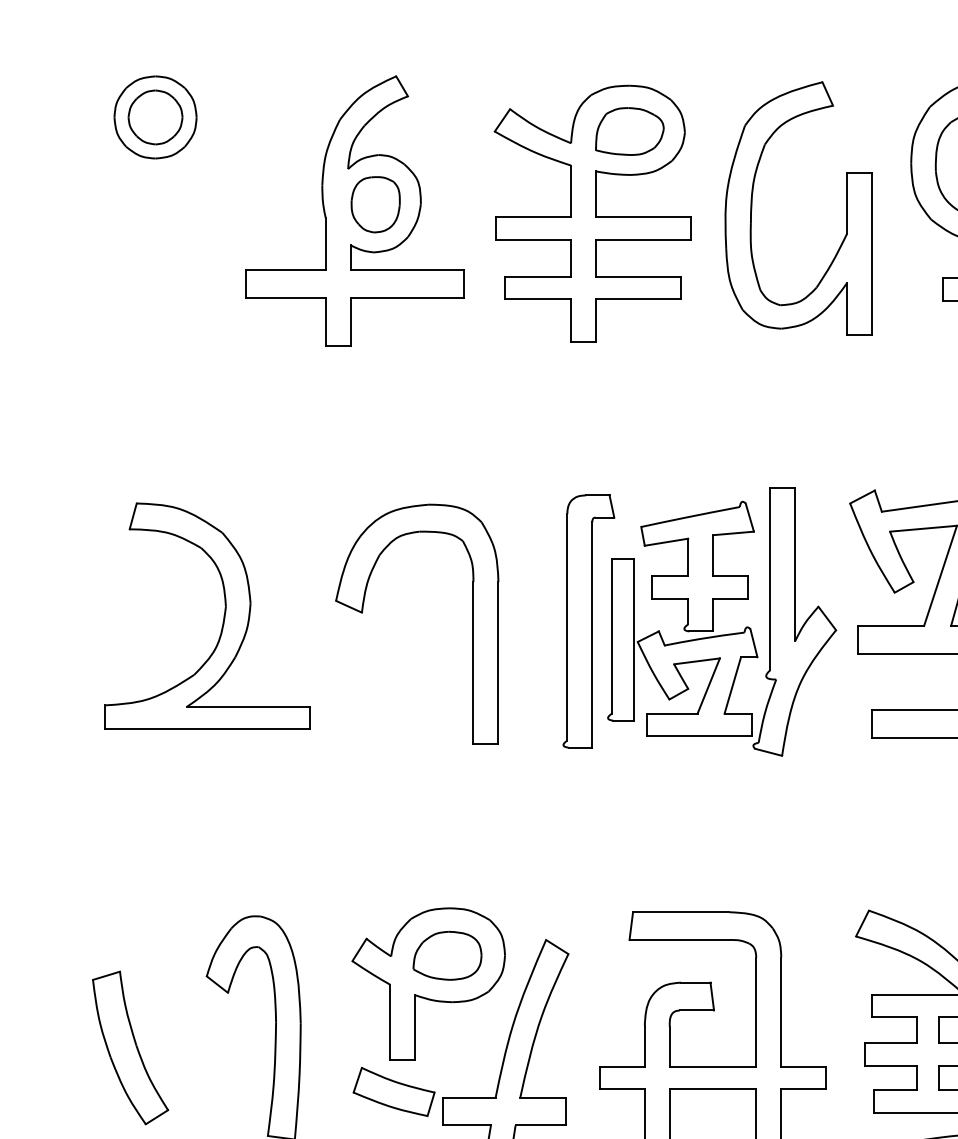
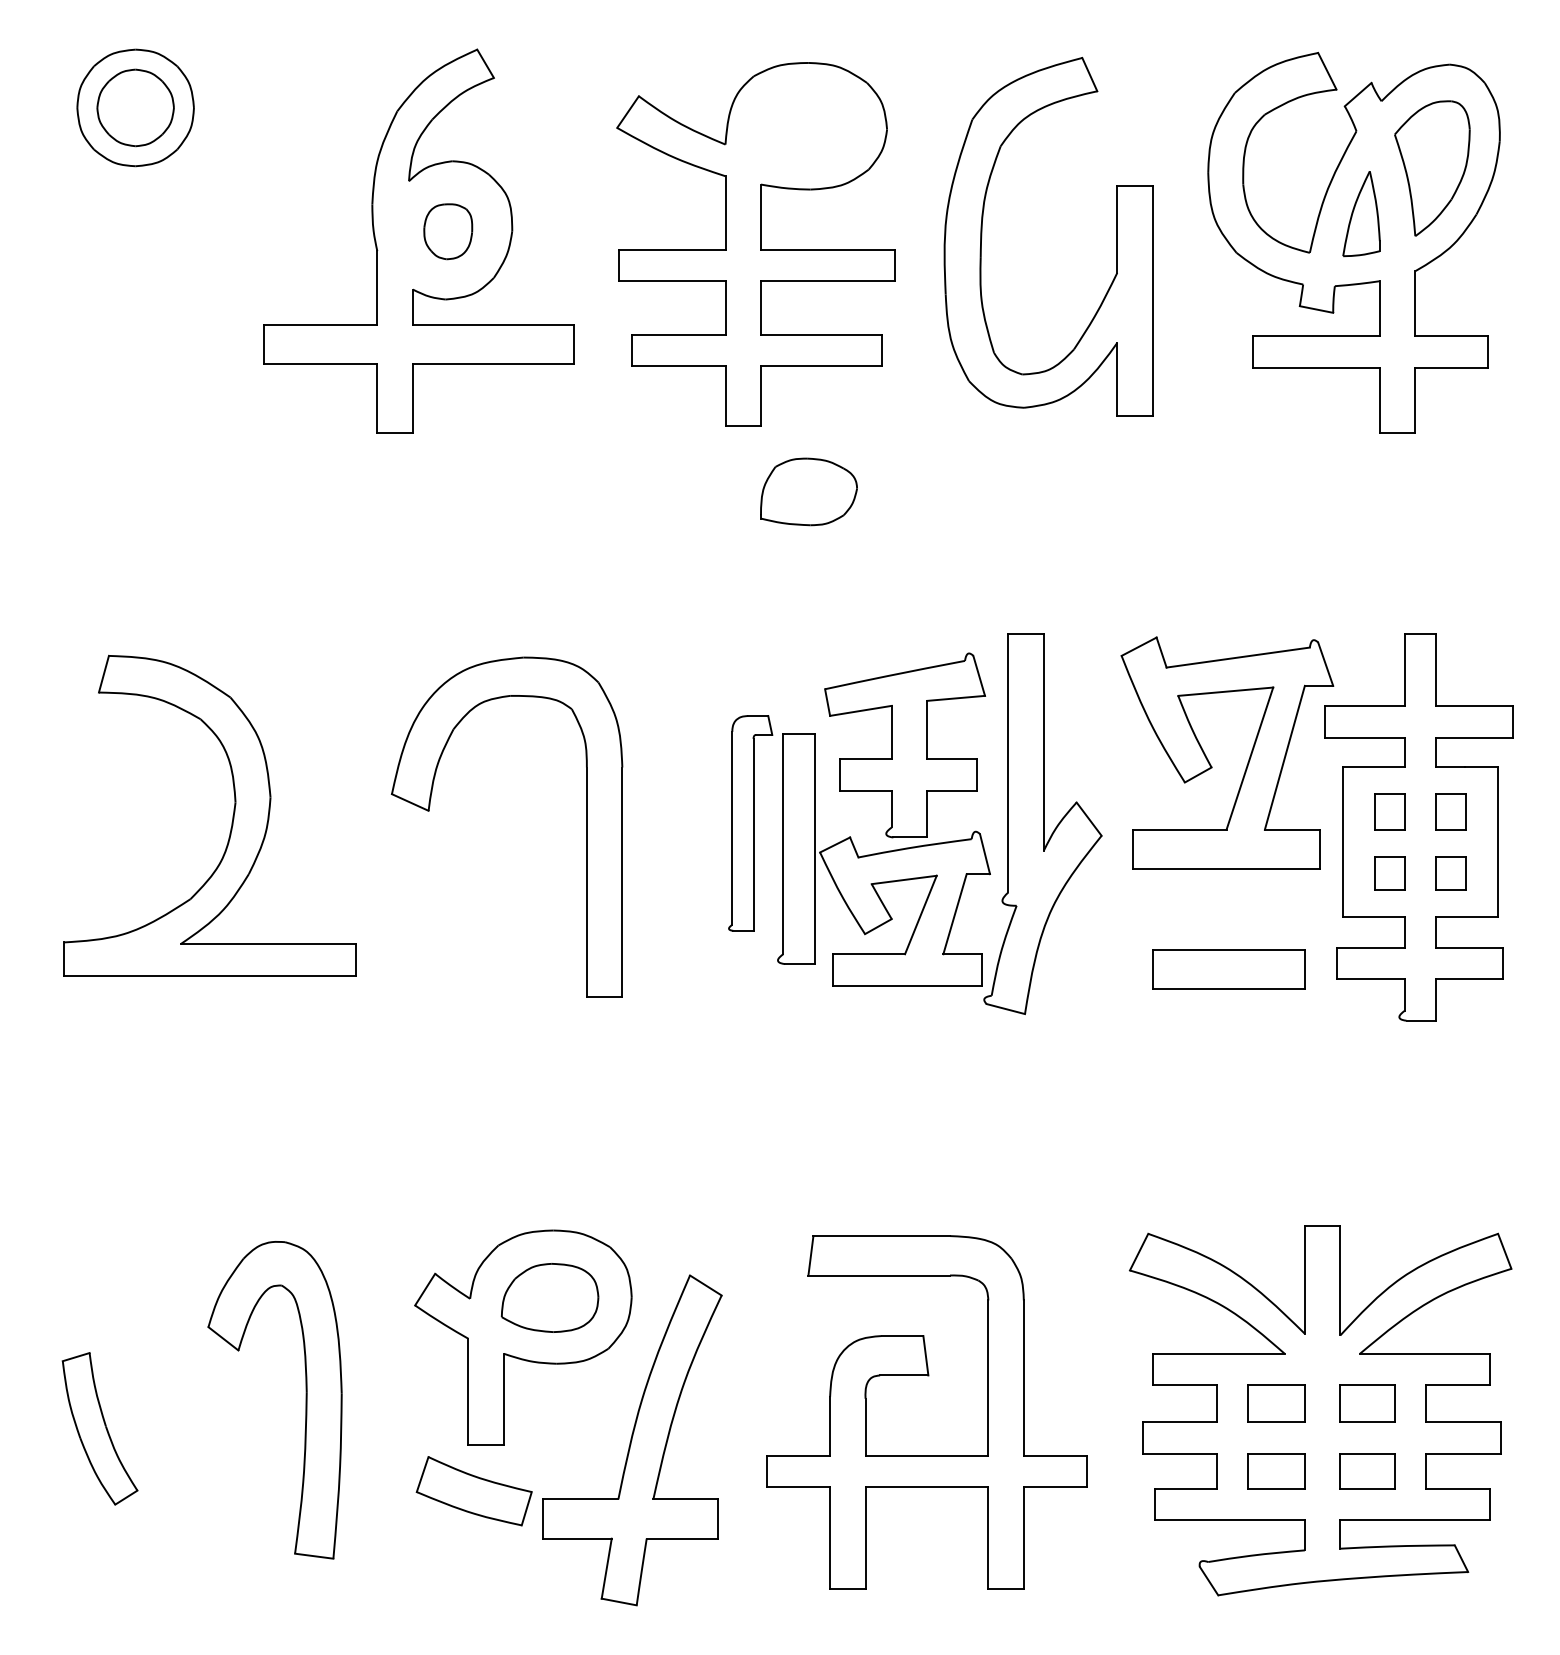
part: (629, 131) -> (808, 491), moved
part: (375, 204) -> (448, 231), size x0.7
part: (588, 621) -> (750, 823), size x0.6
part: (130, 1047) -> (99, 1428), size x0.7

